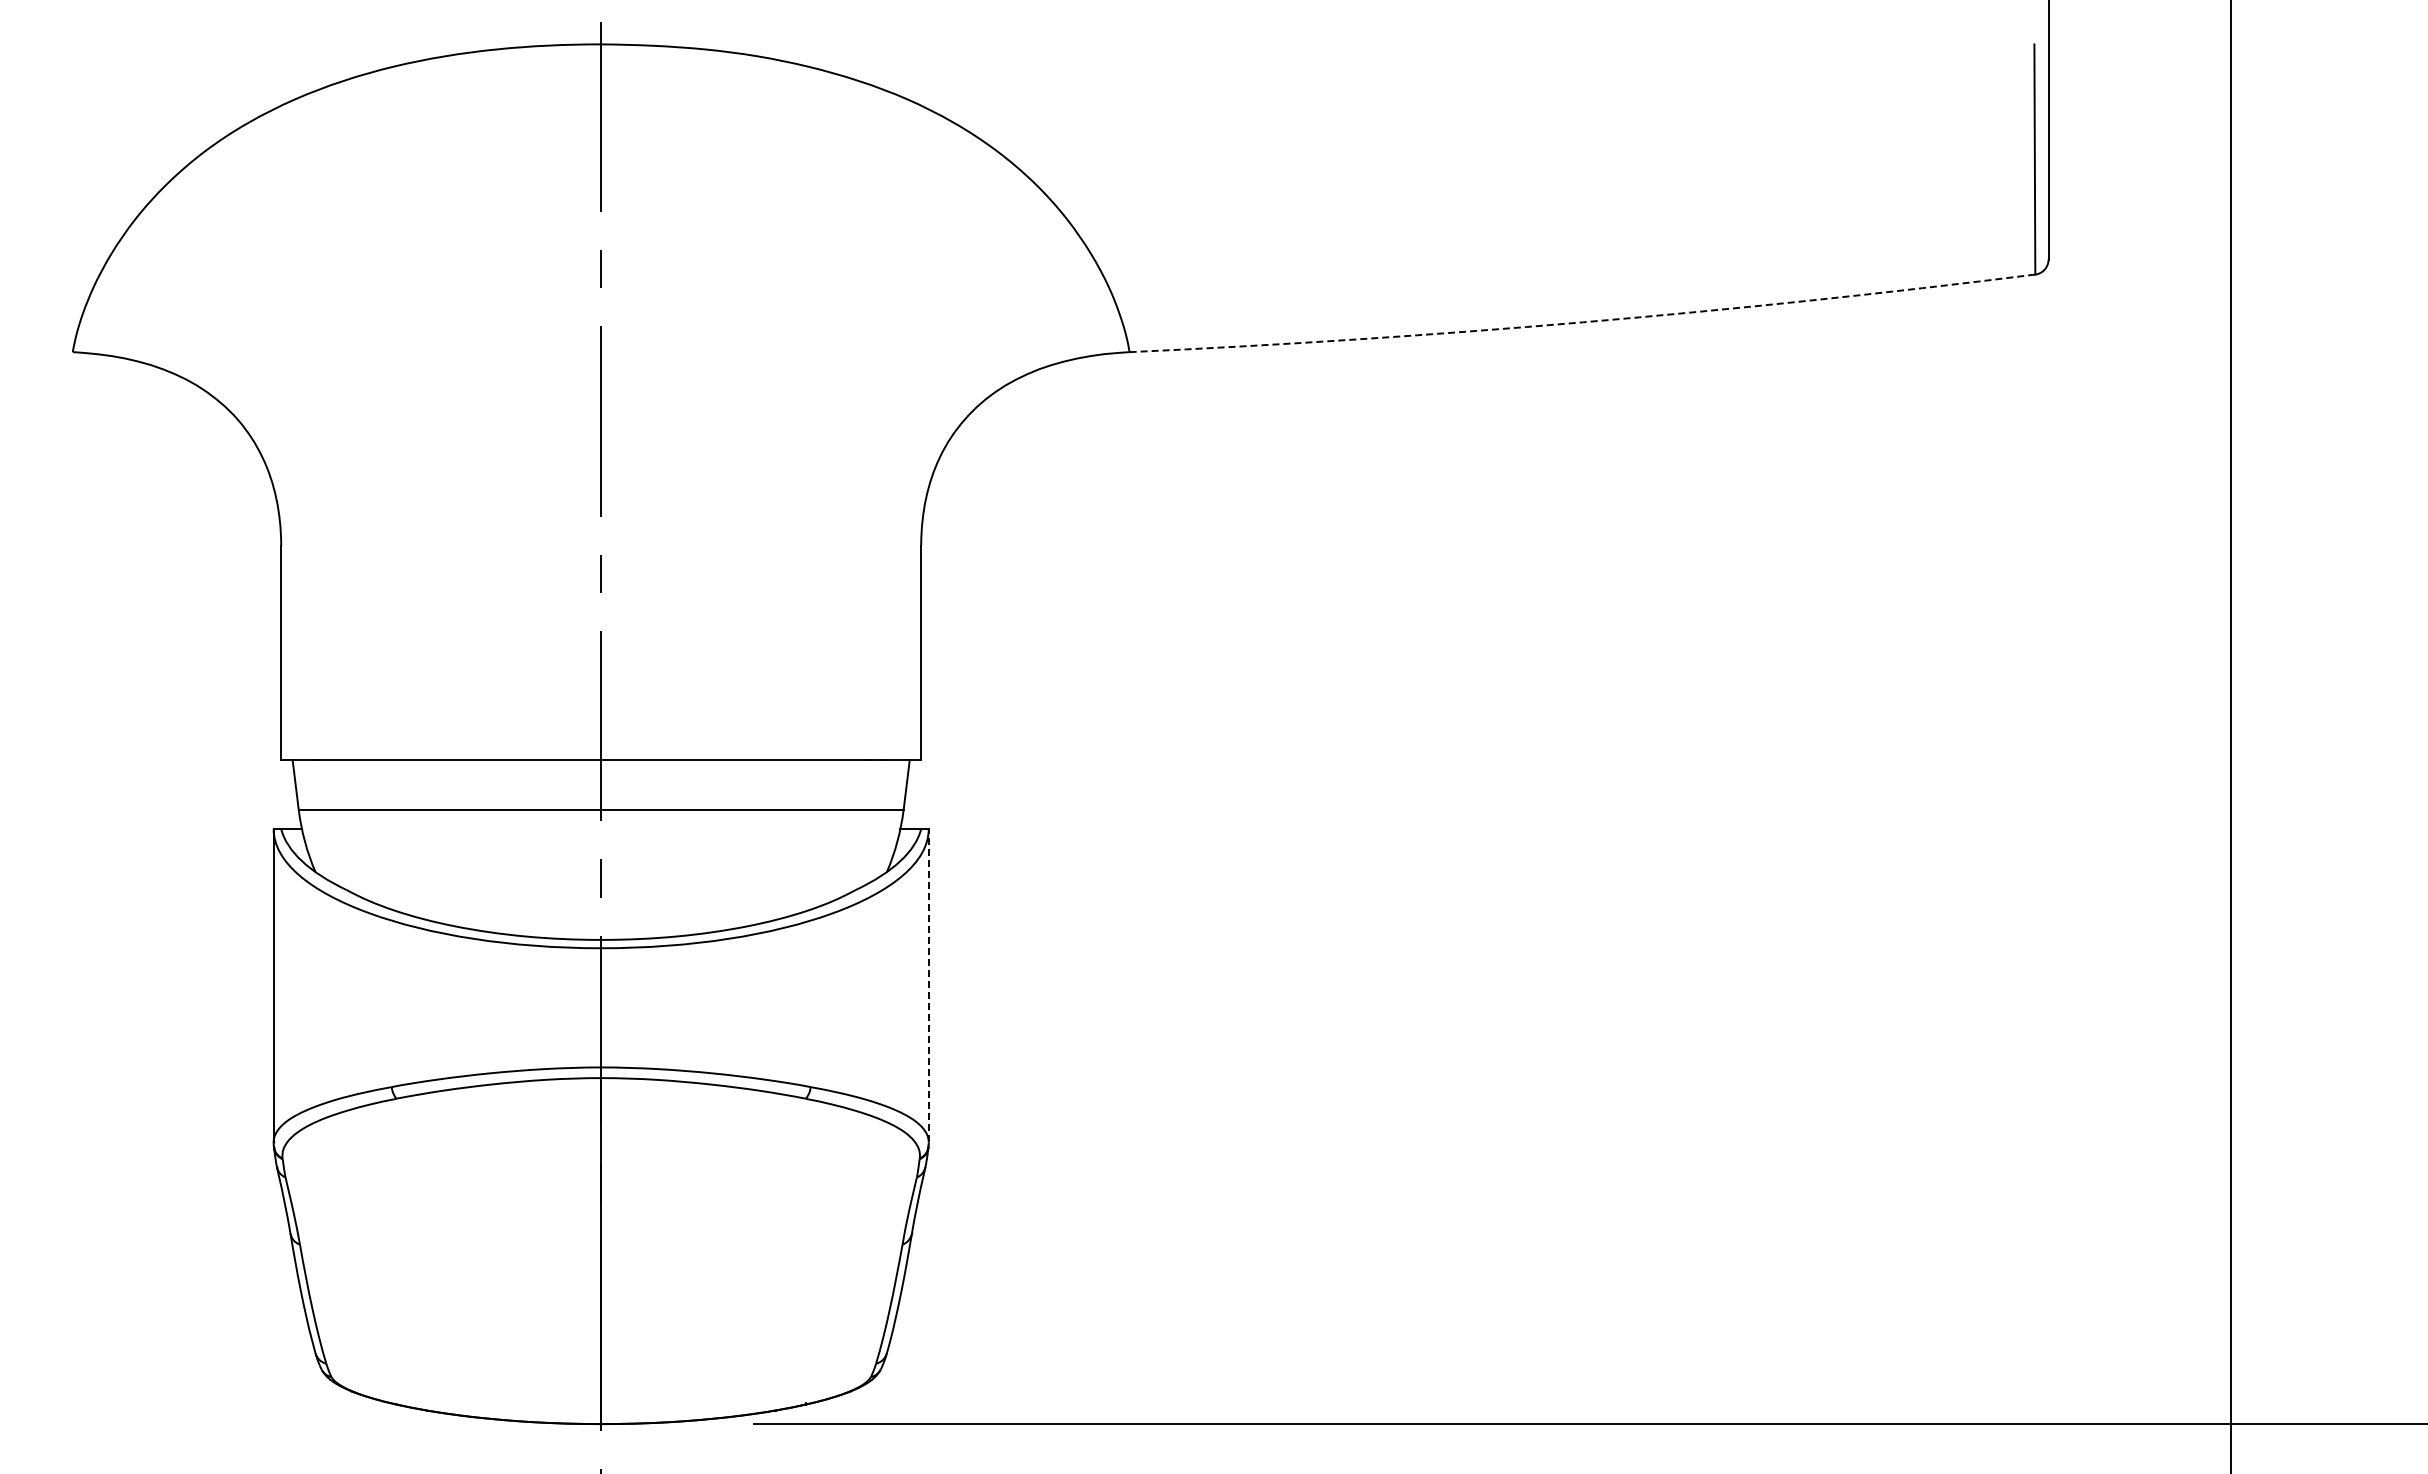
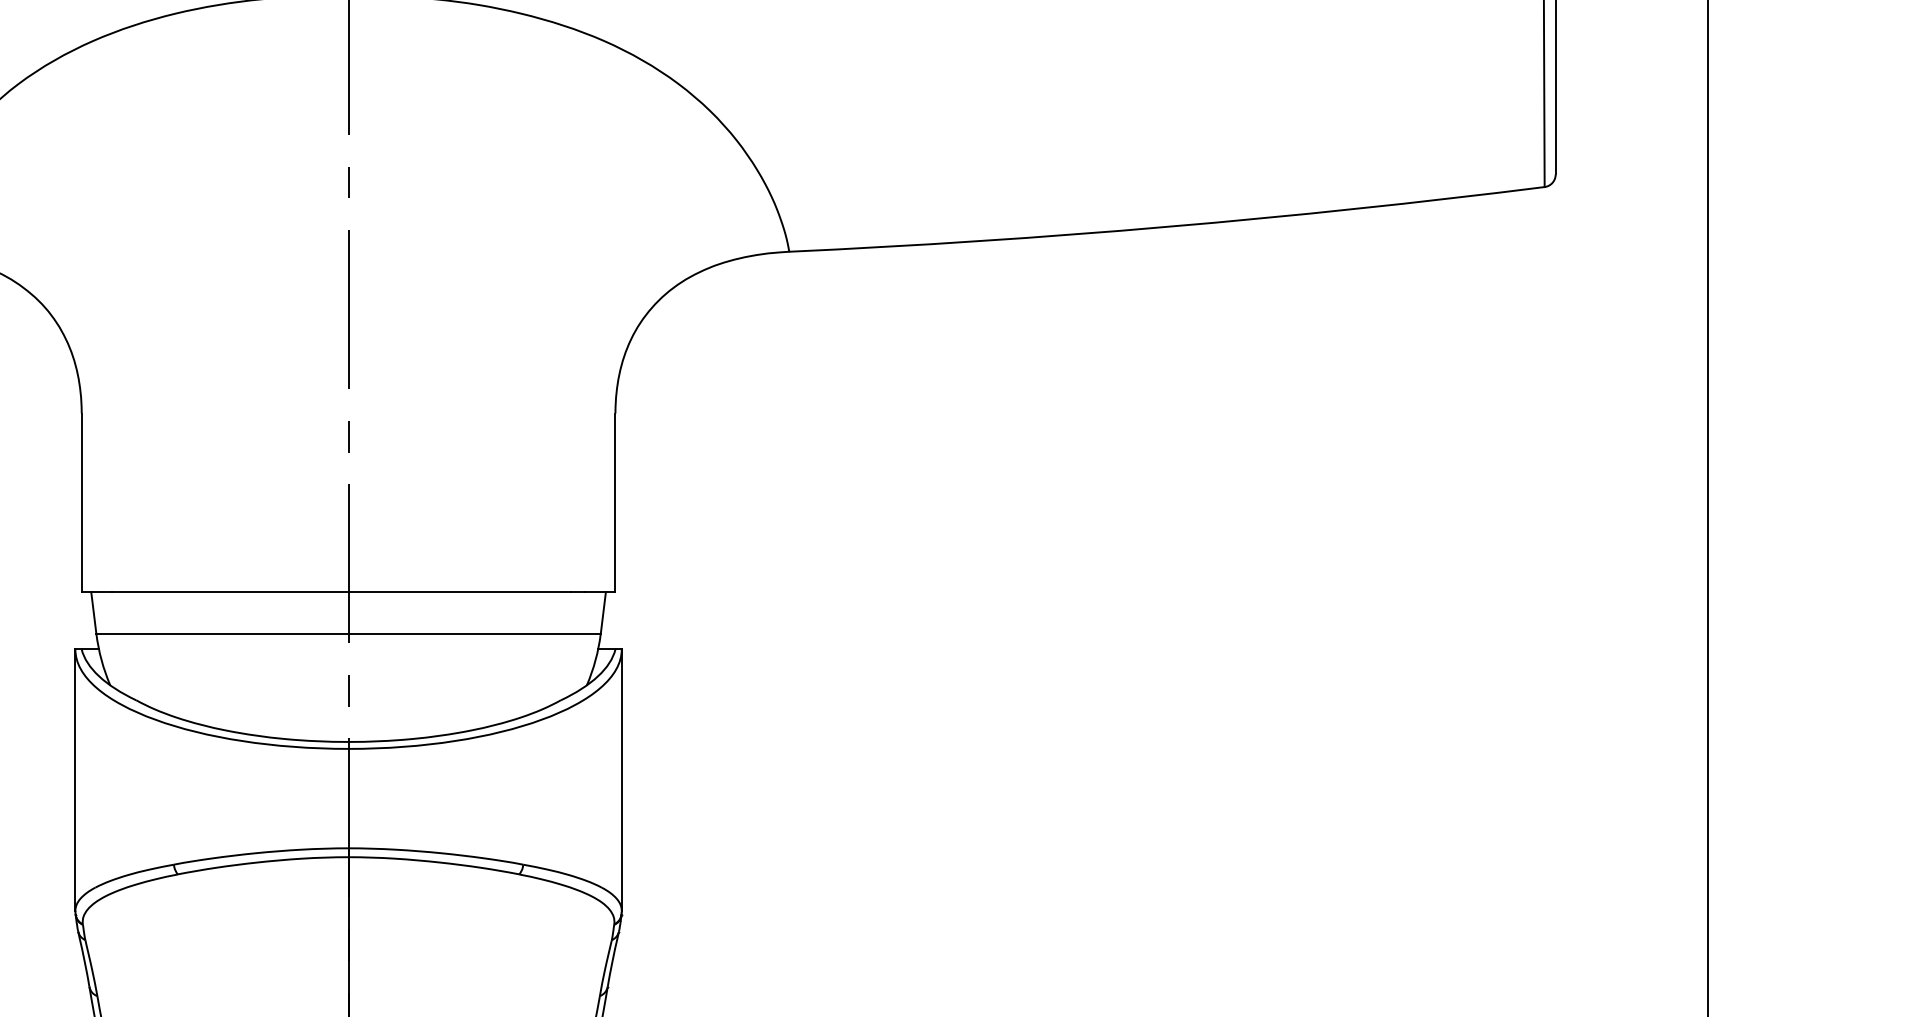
arc: (1583, 322) -> (1167, 227), dashed -> solid
line: (928, 985) -> (621, 779), dashed -> solid

